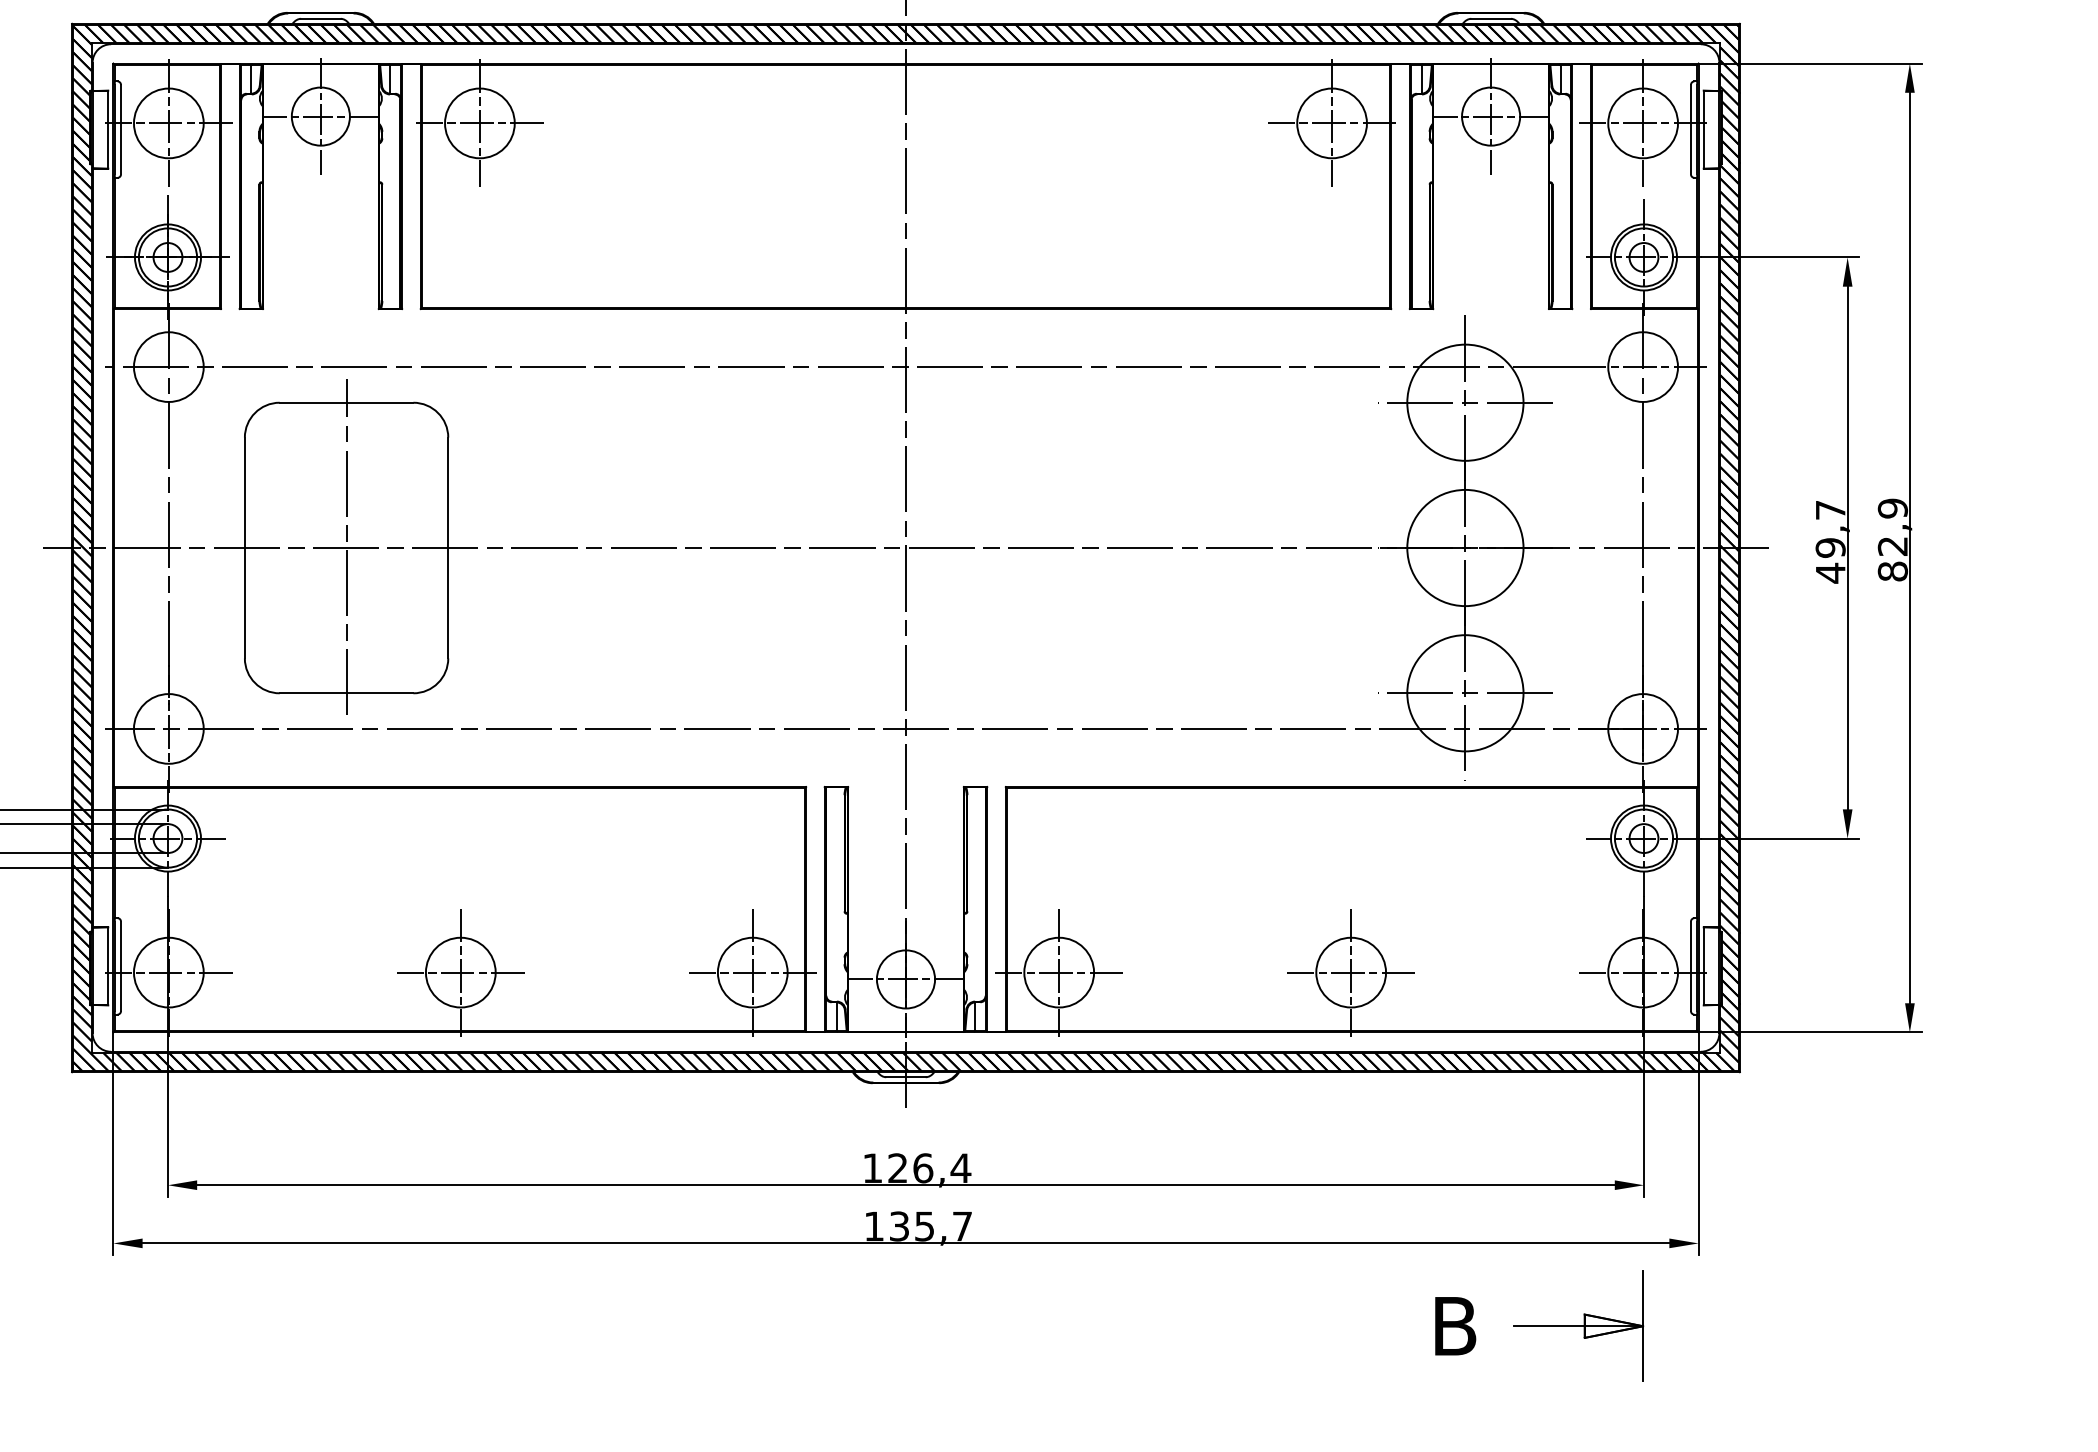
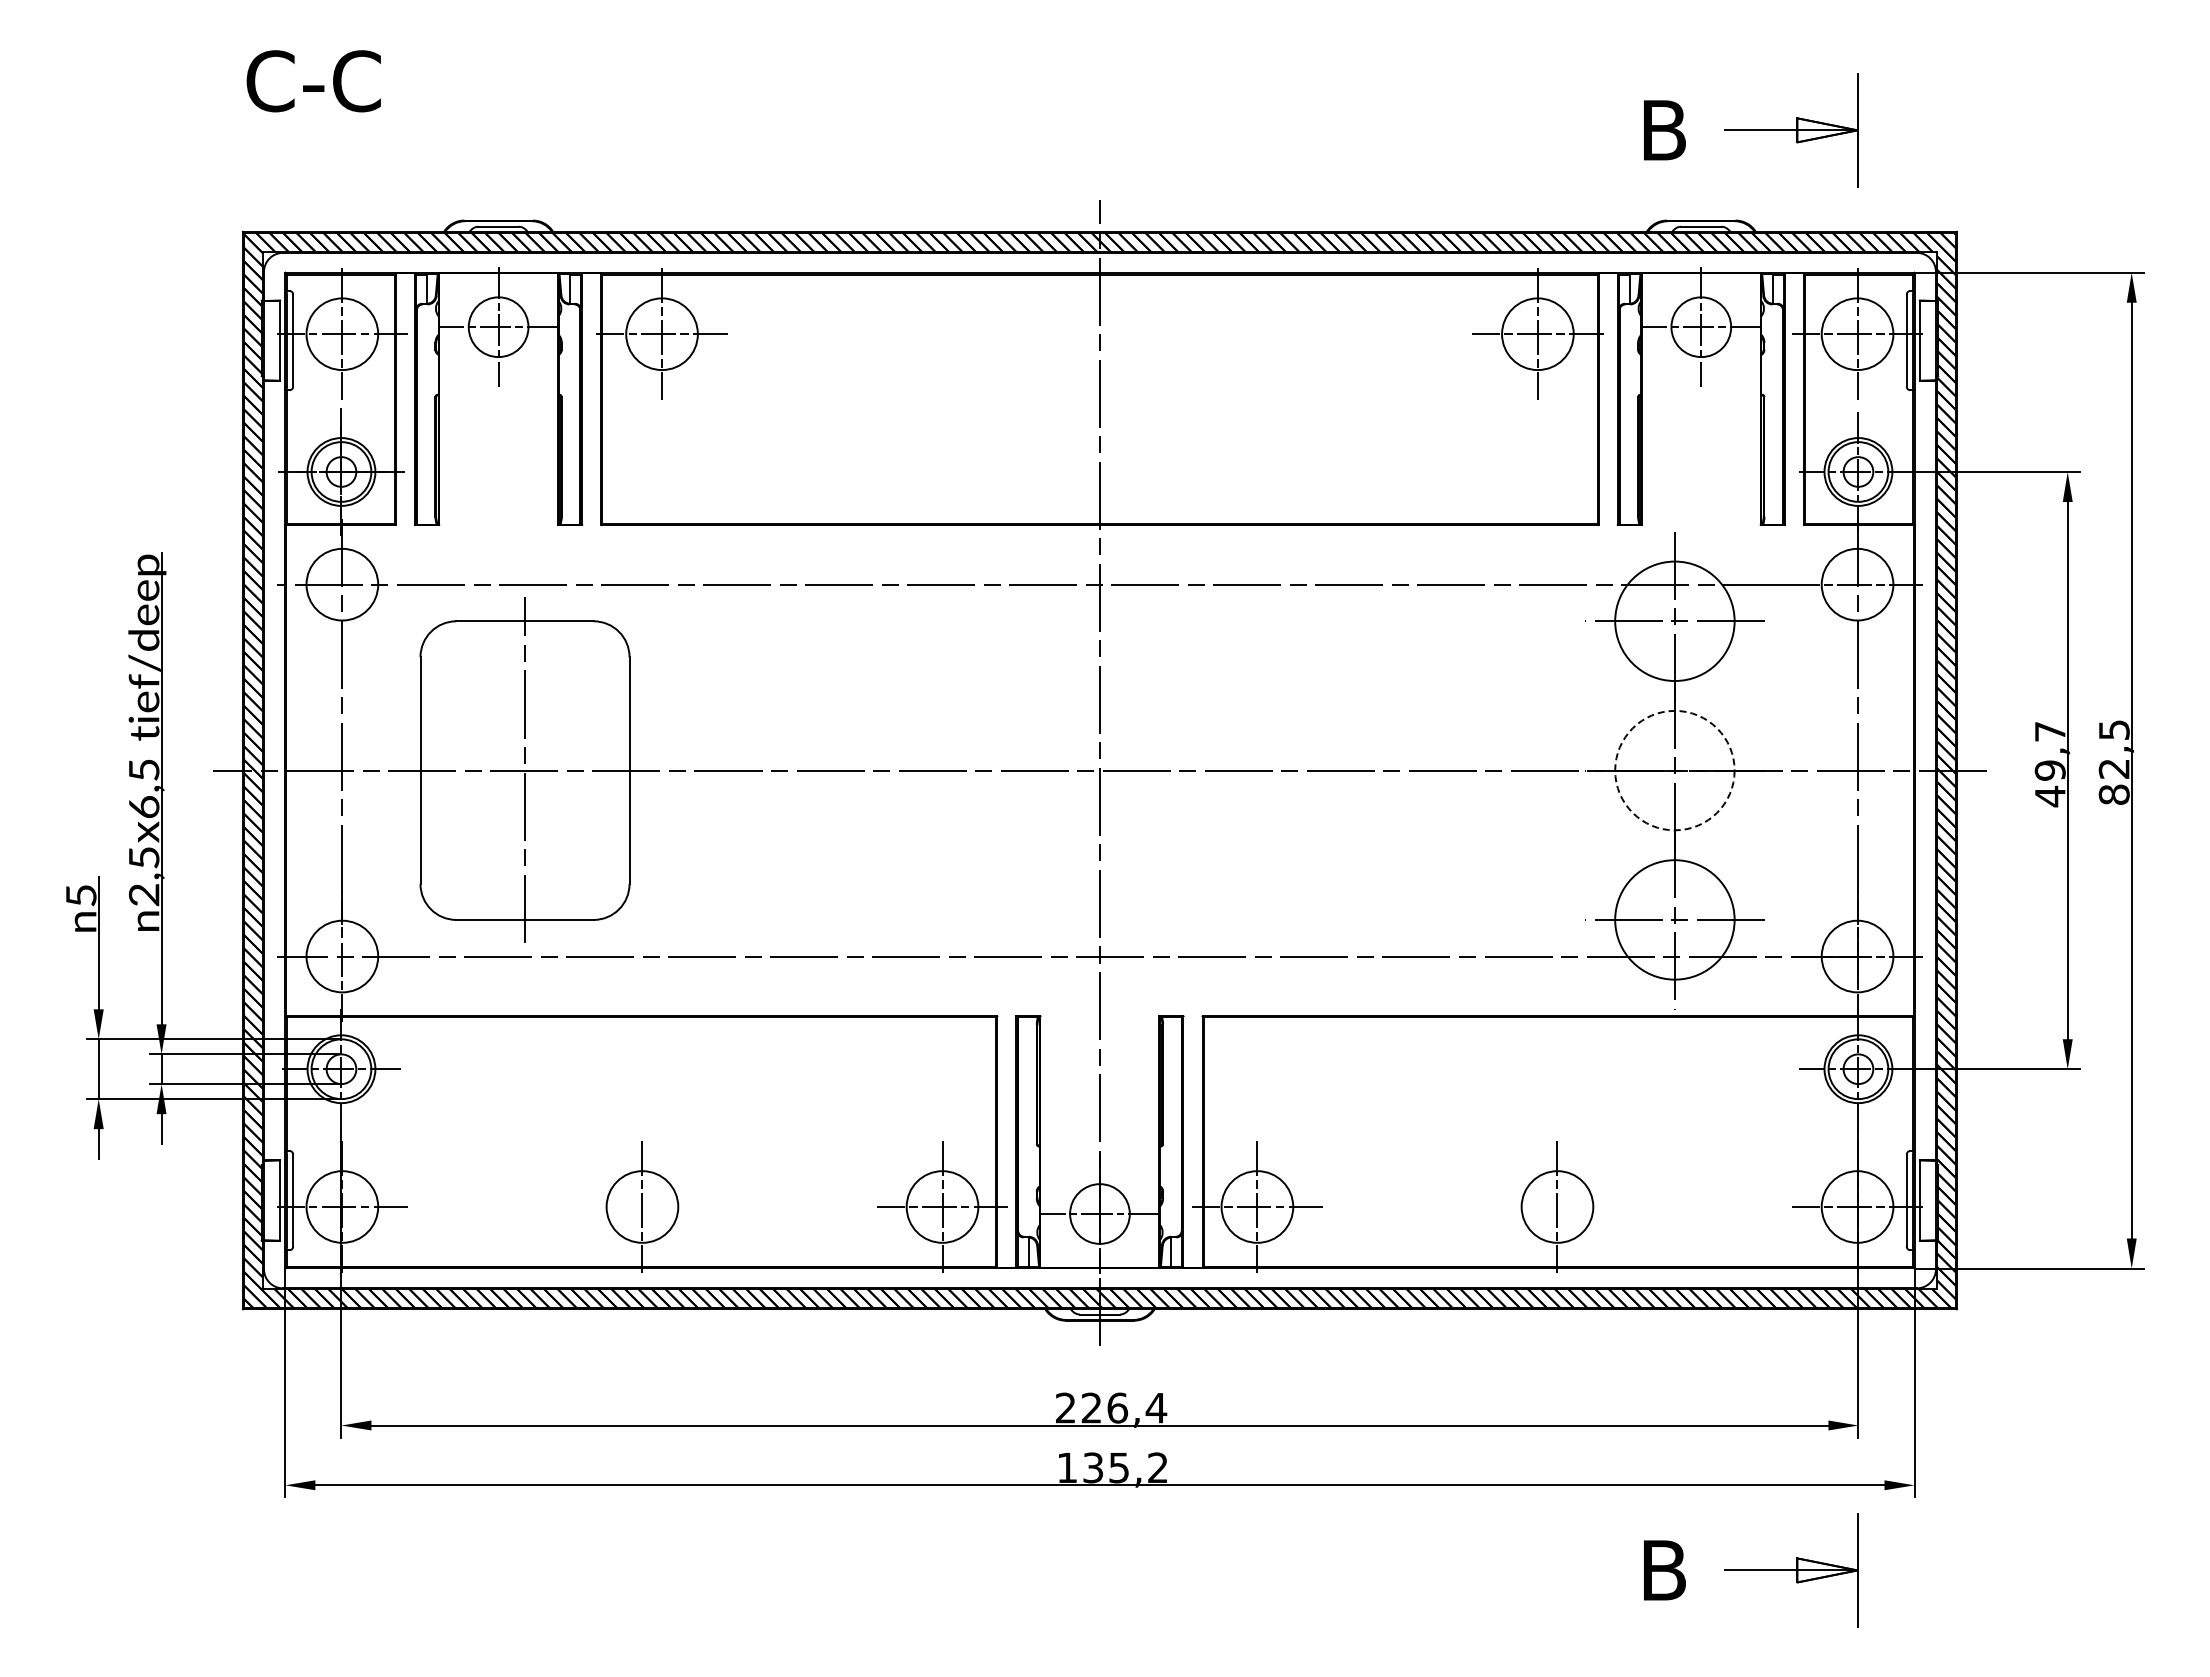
text: (1892, 508) -> (2113, 730), 82,9 -> 82,5
circle: (1465, 547) -> (1674, 770), solid -> dashed
line: (460, 973) -> (642, 1207), removed
line: (1351, 973) -> (1557, 1207), removed
text: (872, 1167) -> (1065, 1407), 126,4 -> 226,4
text: (961, 1226) -> (1157, 1467), 135,7 -> 135,2

